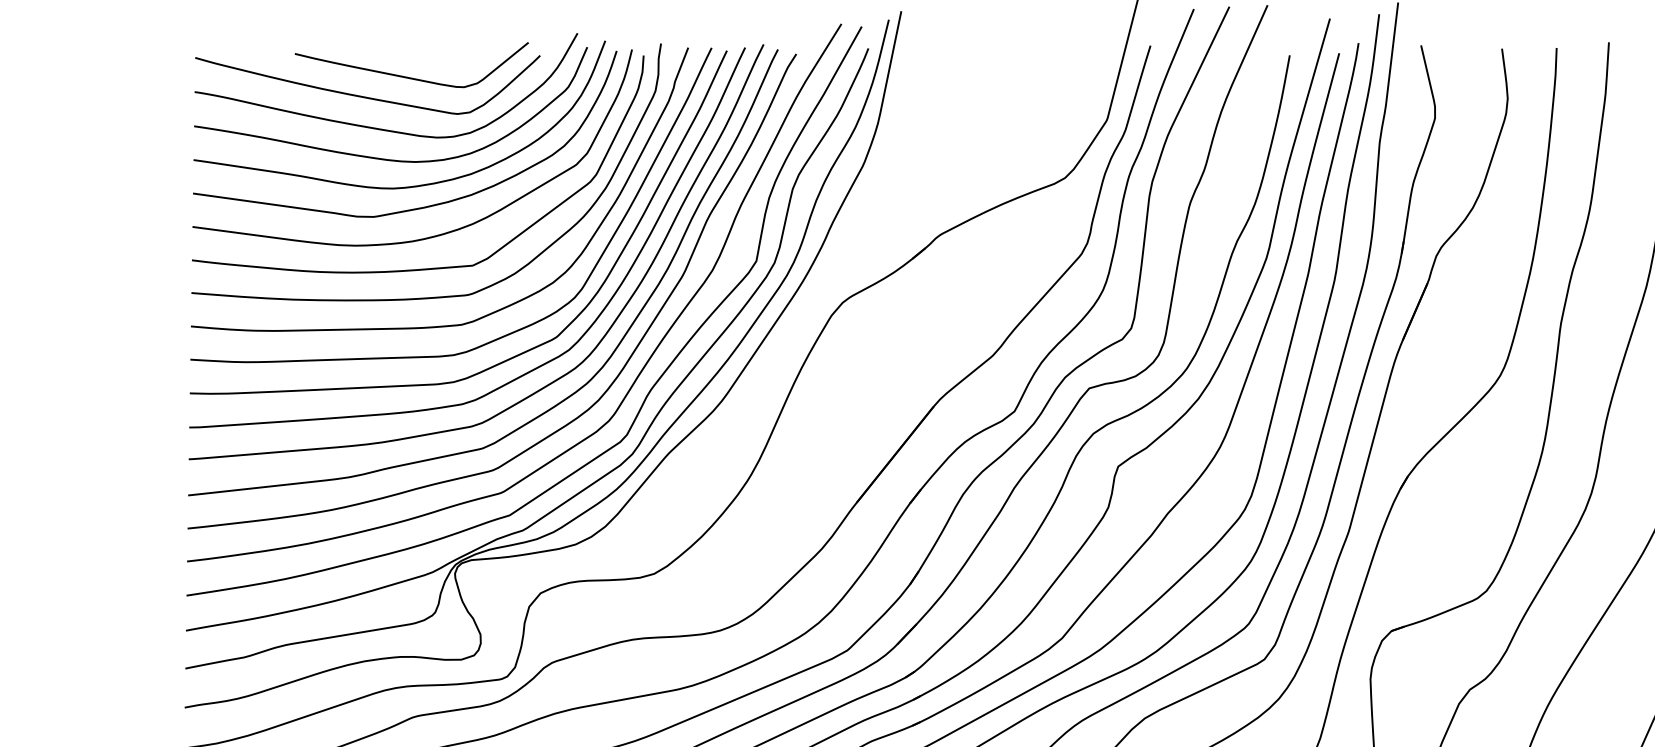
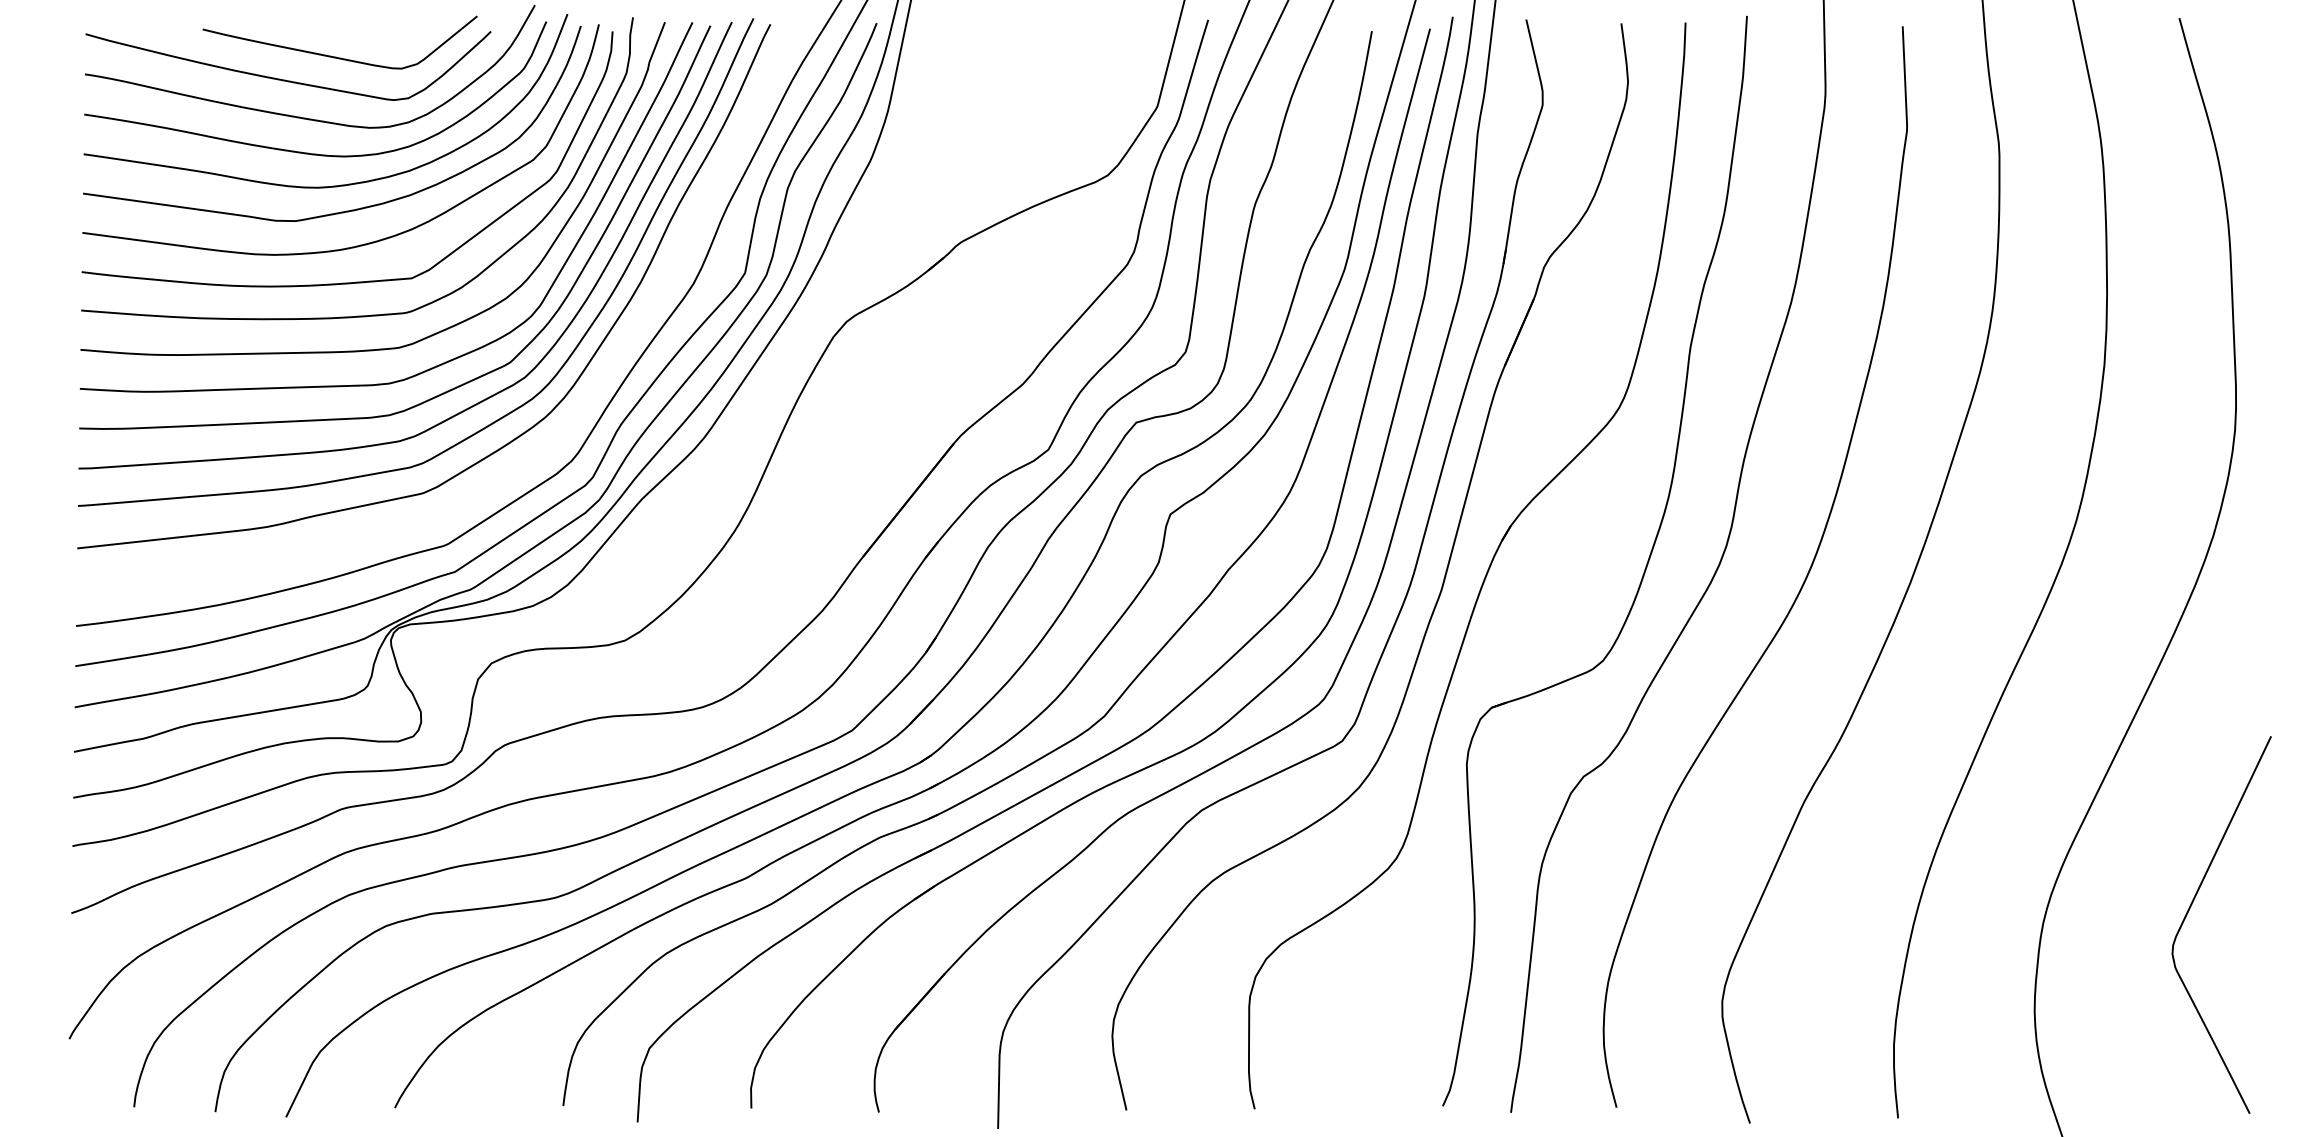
curve: (611, 383) -> (574, 416), removed

